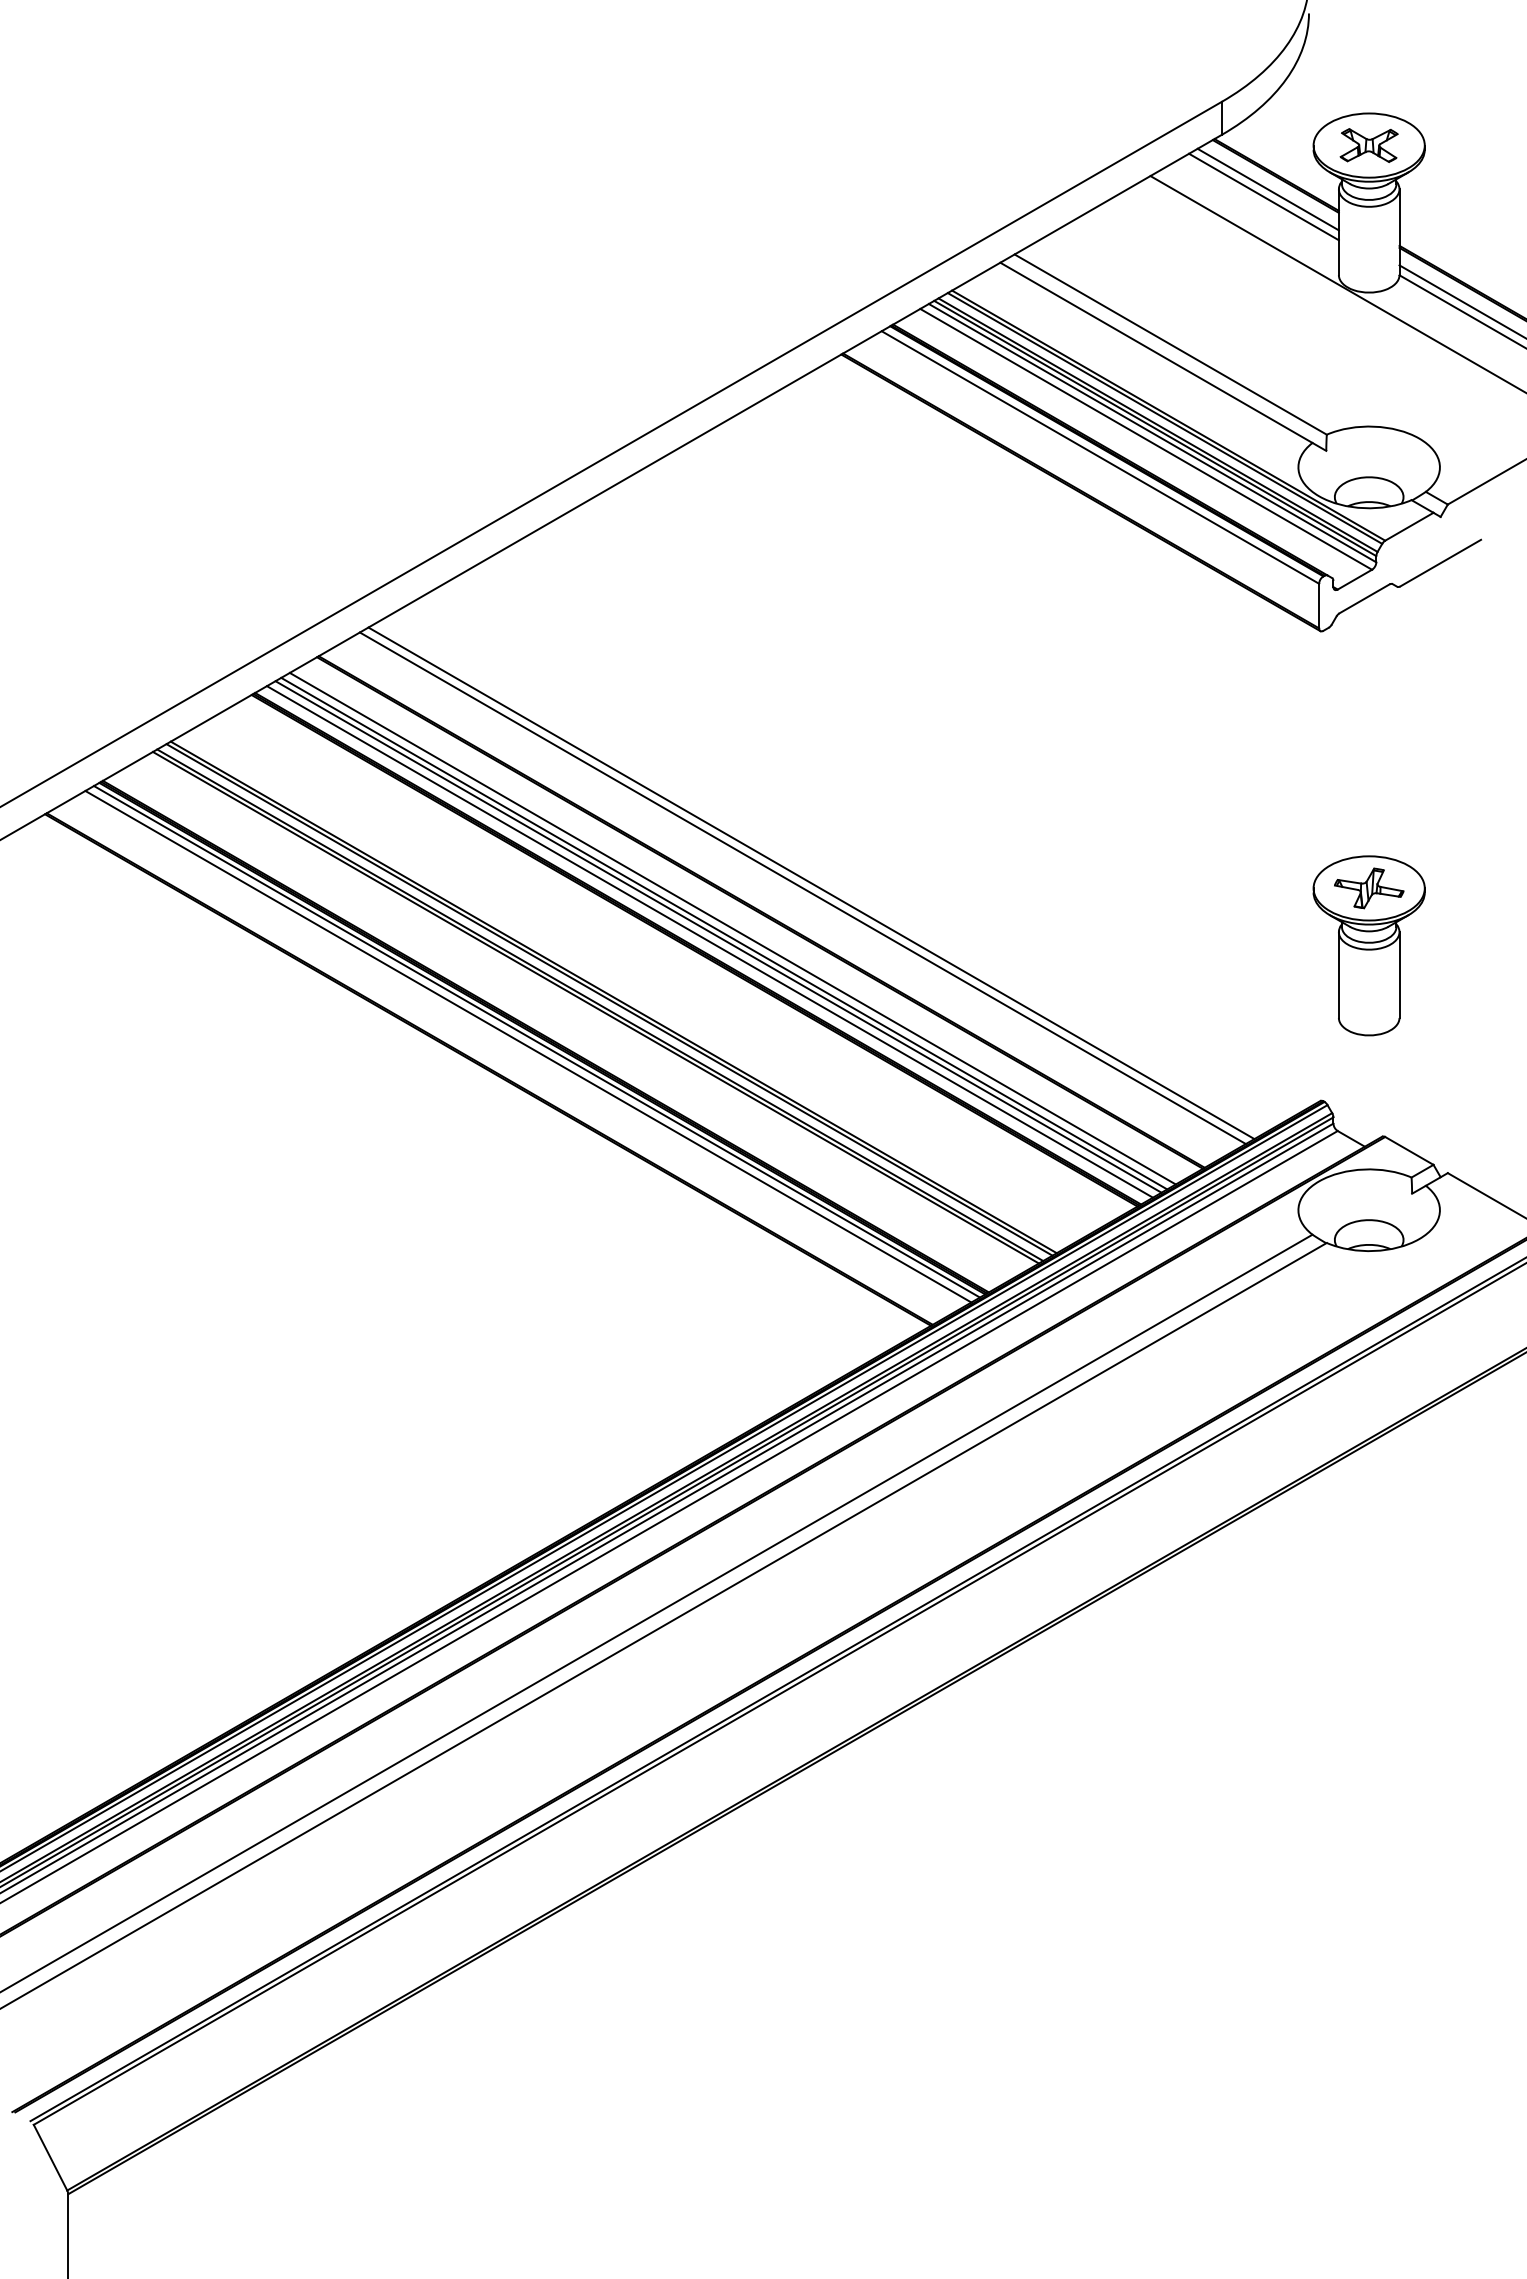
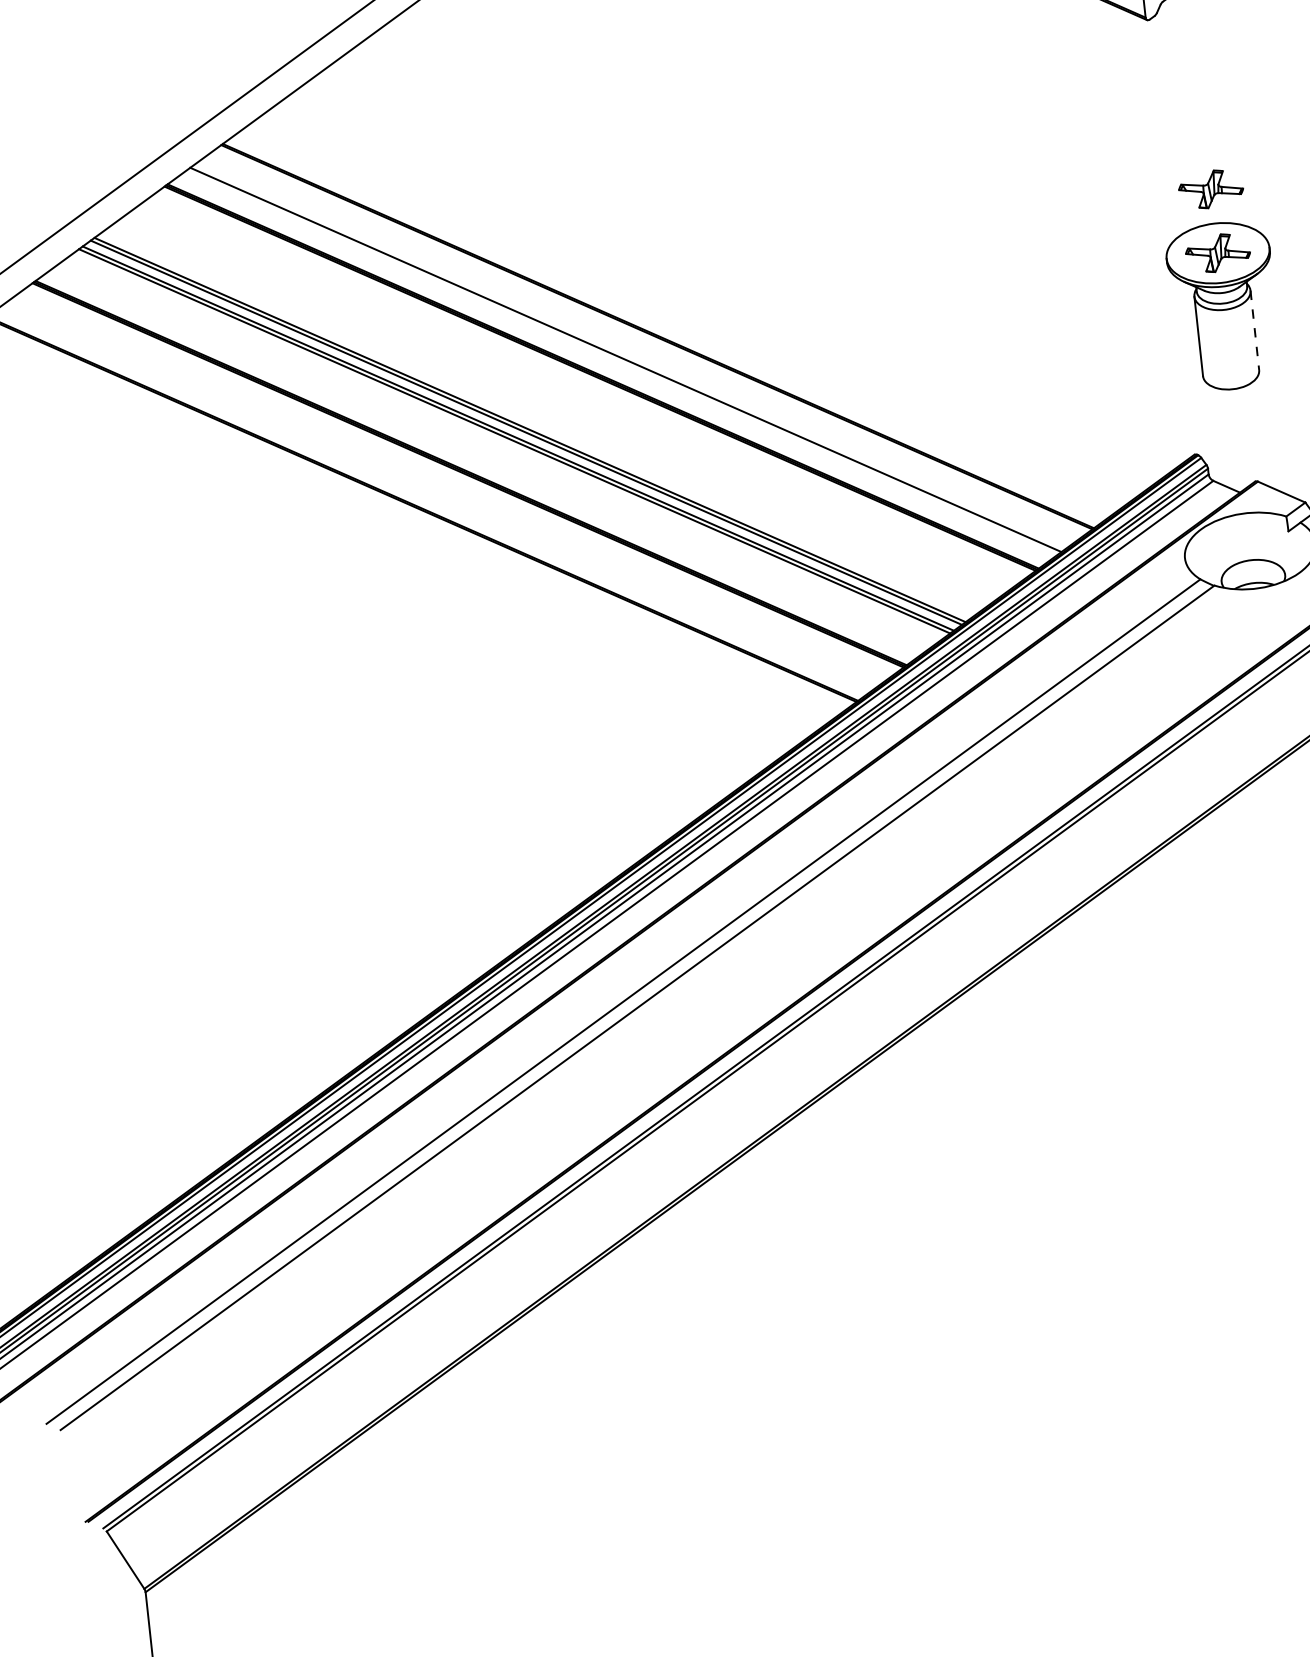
part: (1369, 819) -> (1211, 189), added
line: (811, 883) -> (701, 304), removed
line: (802, 888) -> (693, 310), removed
line: (732, 928) -> (633, 354), removed
line: (718, 936) -> (620, 363), removed
line: (709, 941) -> (613, 368), removed
line: (1399, 975) -> (1254, 330), solid -> dashed
line: (536, 1041) -> (463, 478), removed
line: (528, 1046) -> (456, 484), removed

